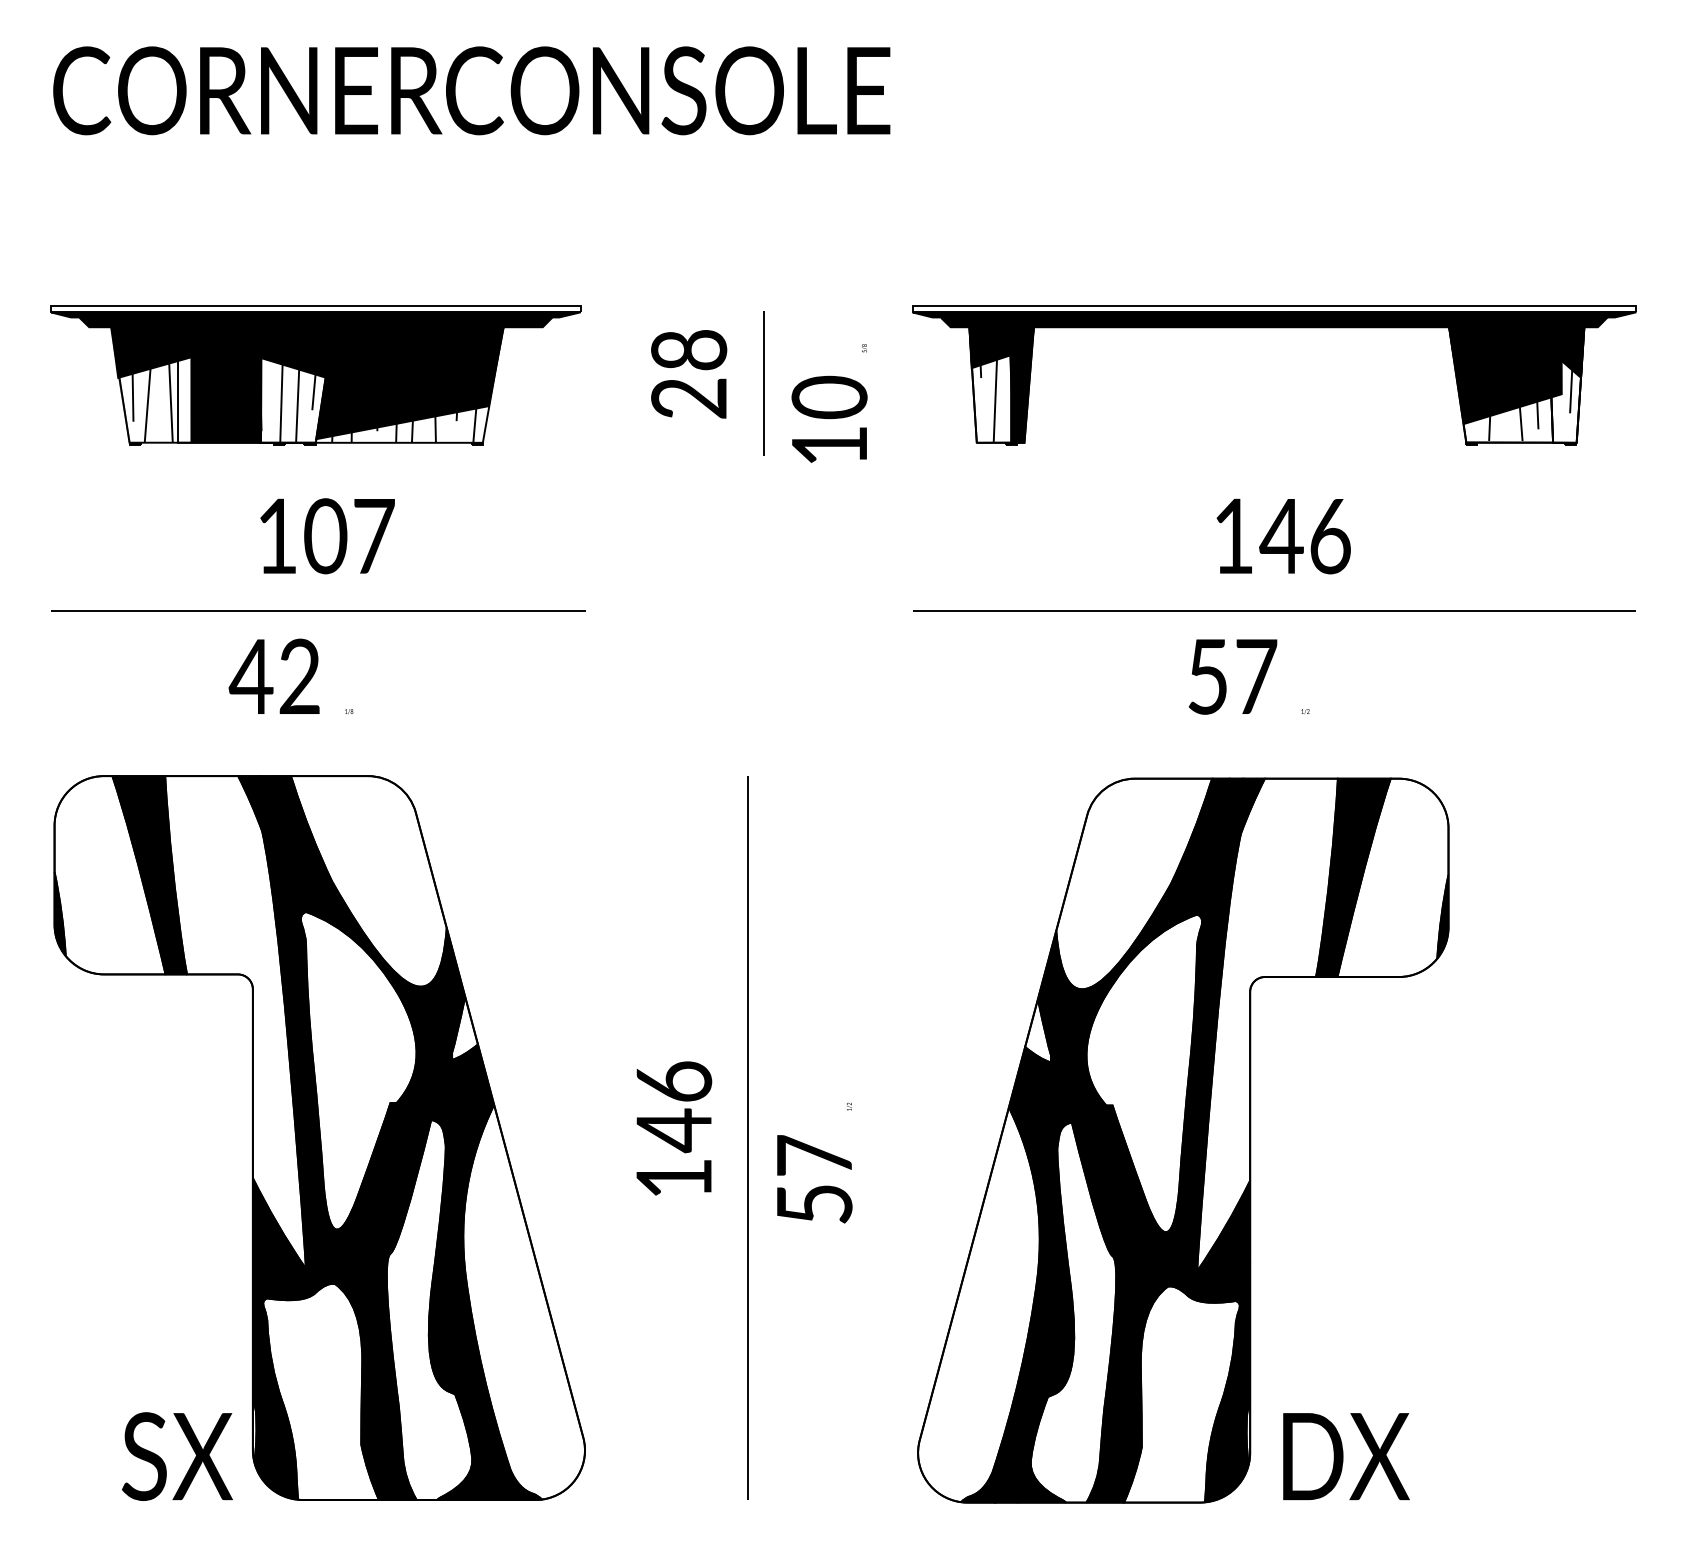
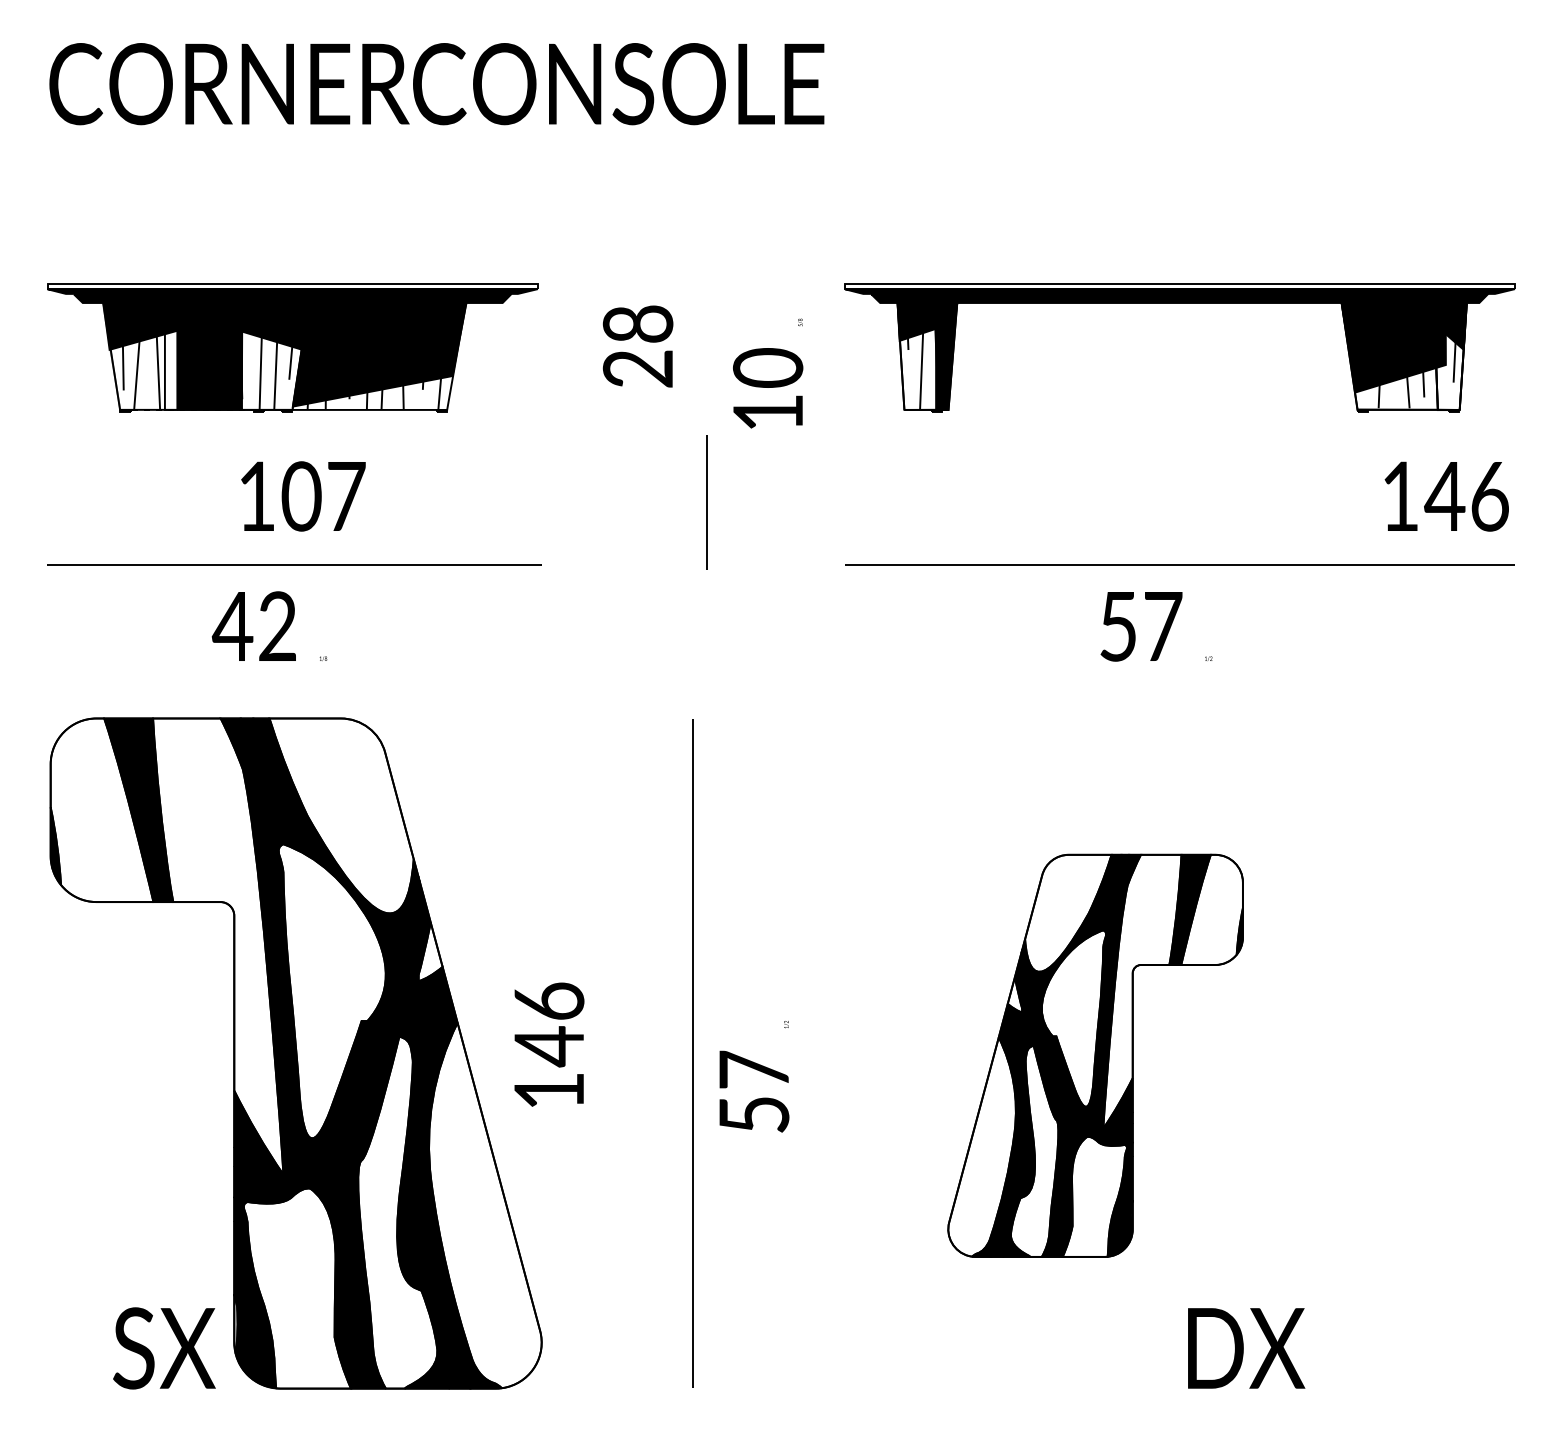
line: (763, 383) -> (706, 502), moved
text: (1283, 536) -> (1446, 496), moved
text: (674, 1128) -> (549, 1044), moved
part: (1183, 1140) -> (1095, 1055), size x0.6

